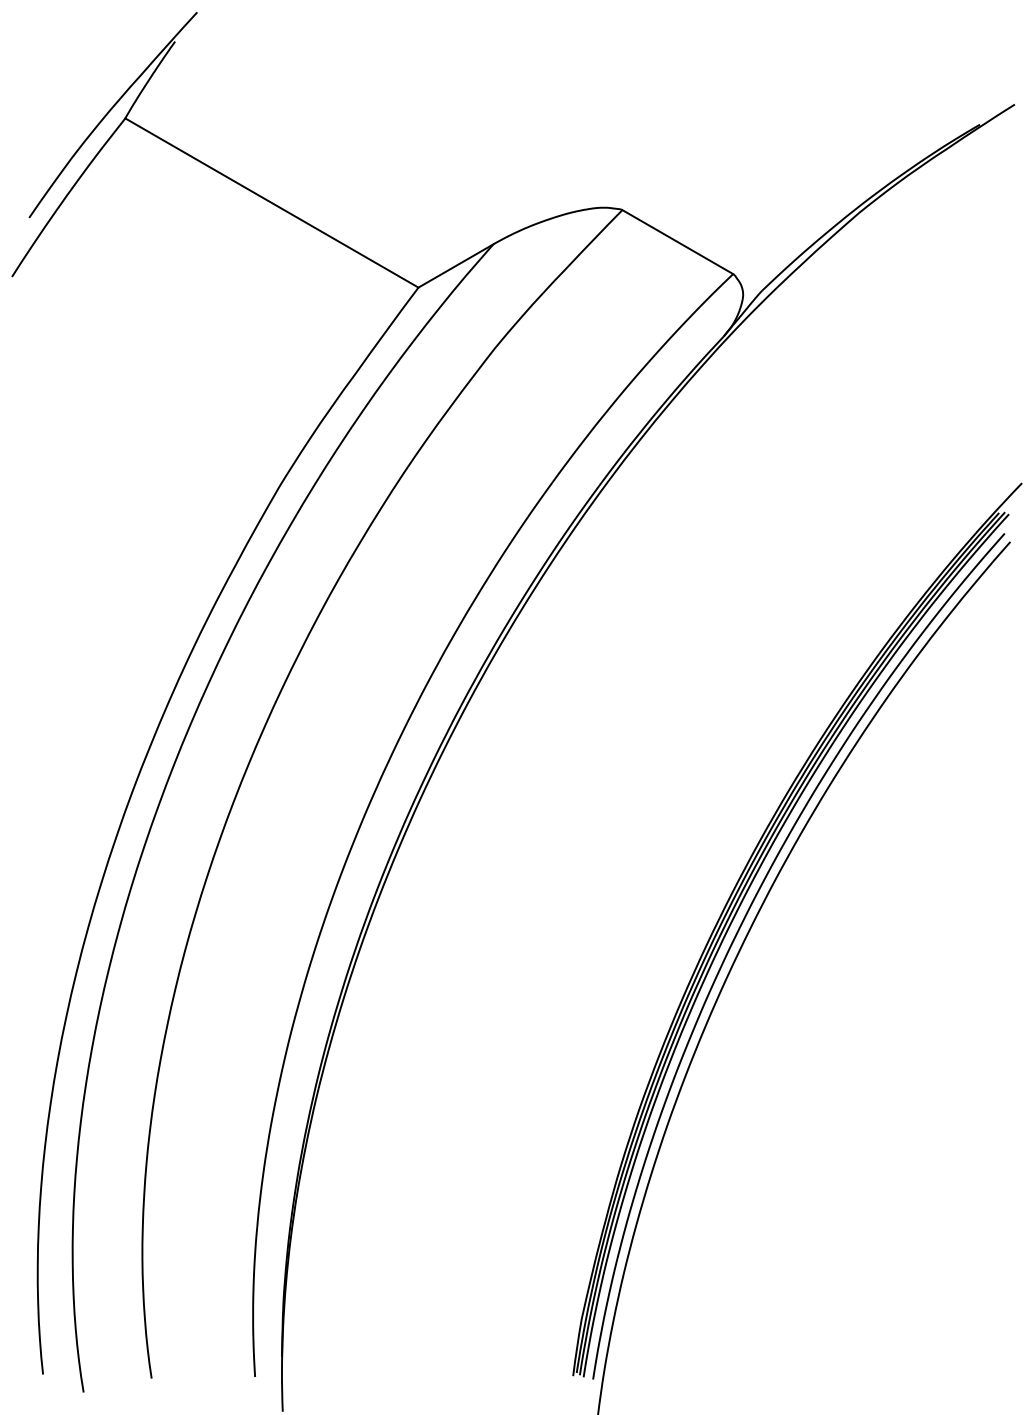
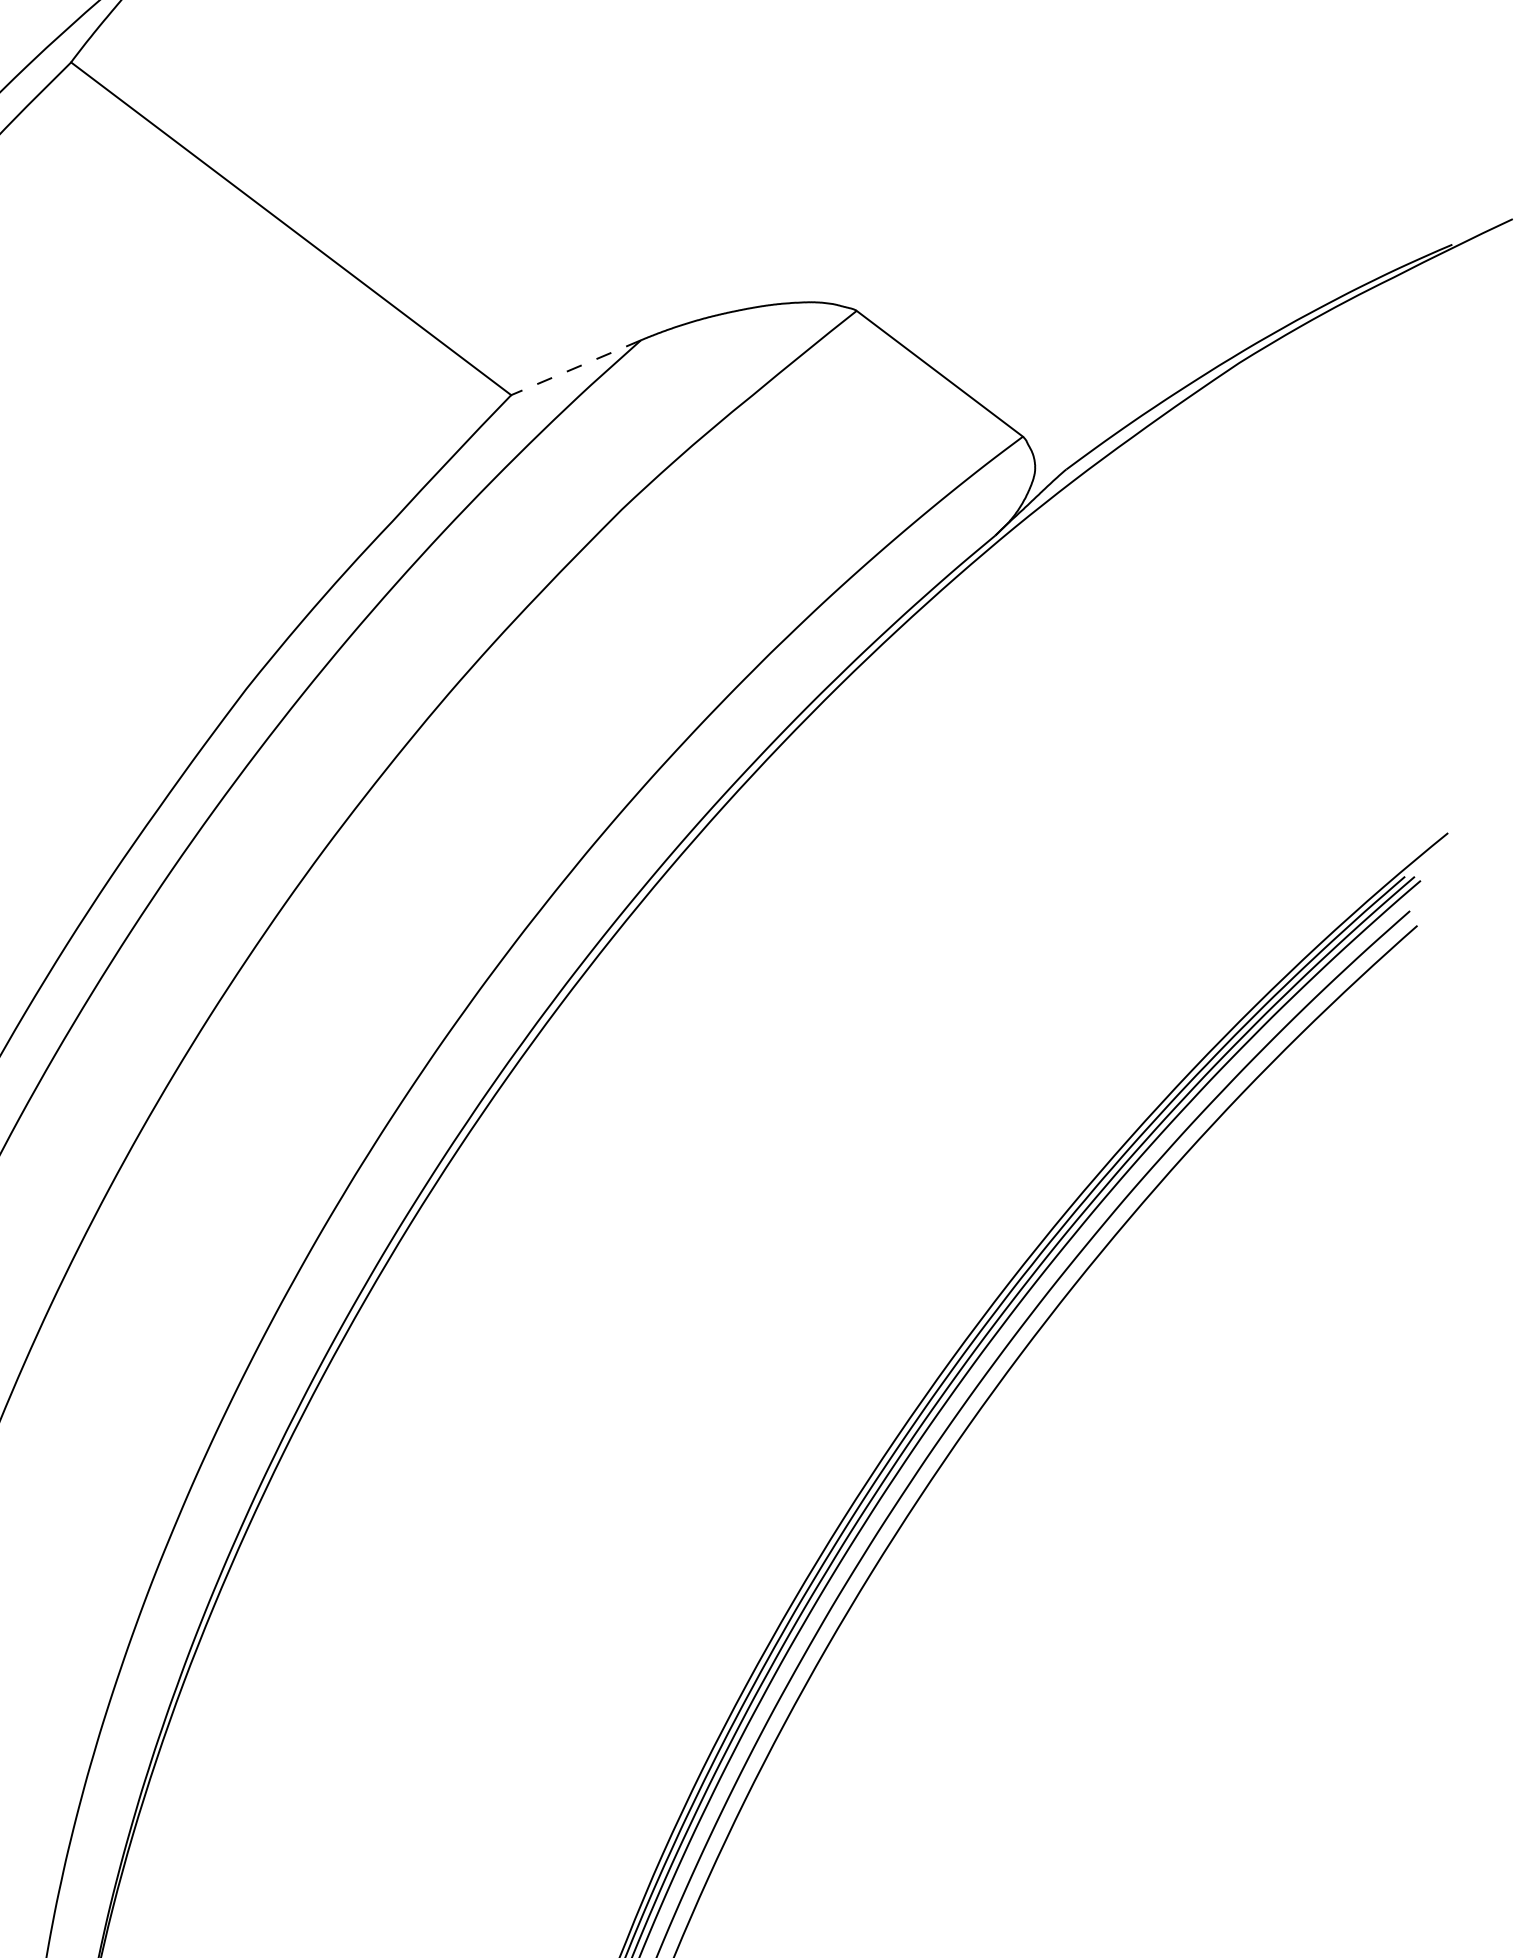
line: (455, 266) -> (575, 368), solid -> dashed

